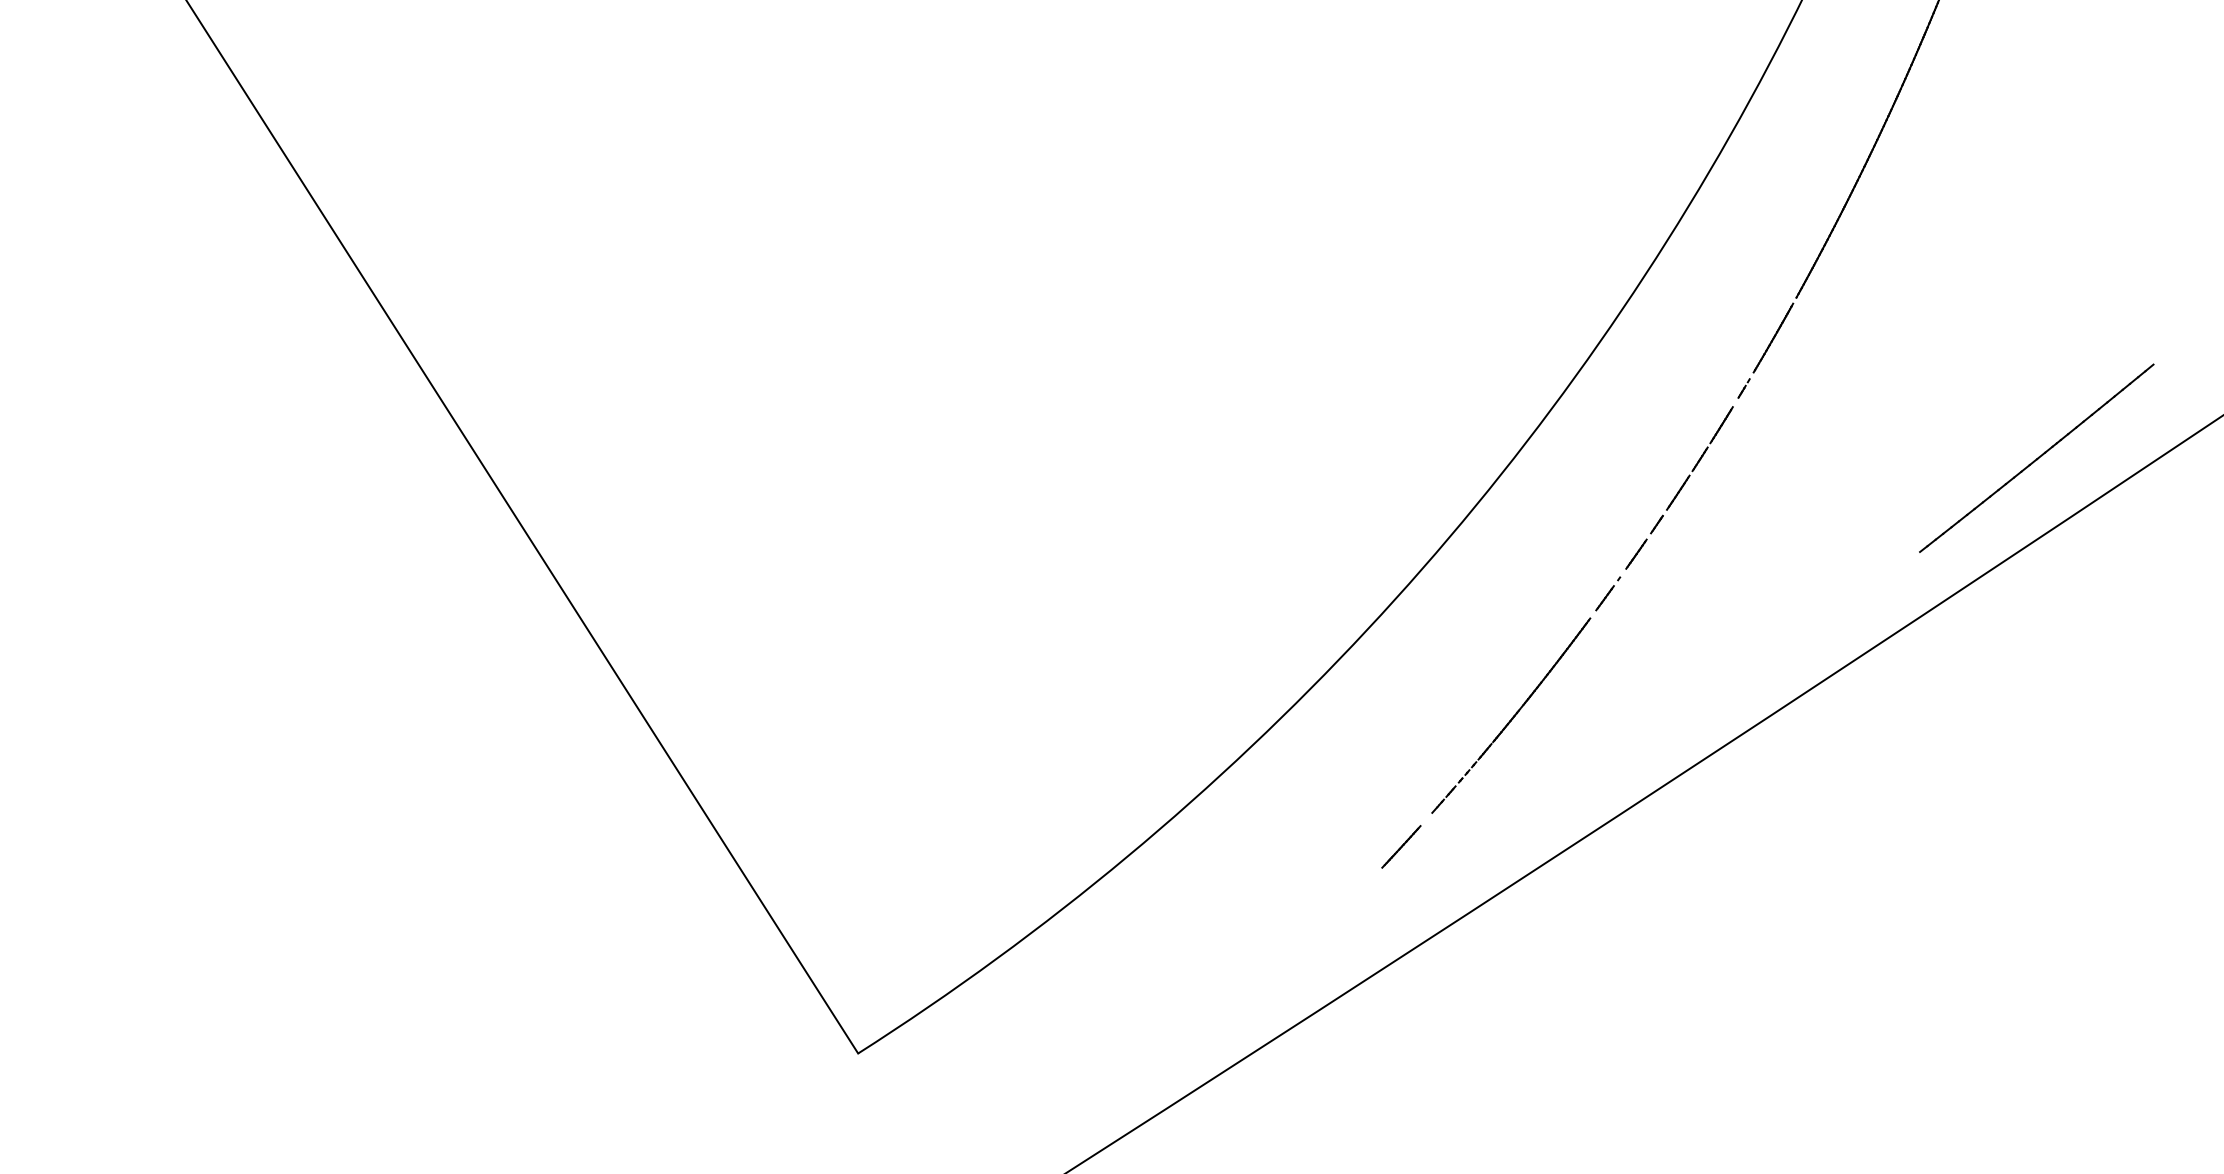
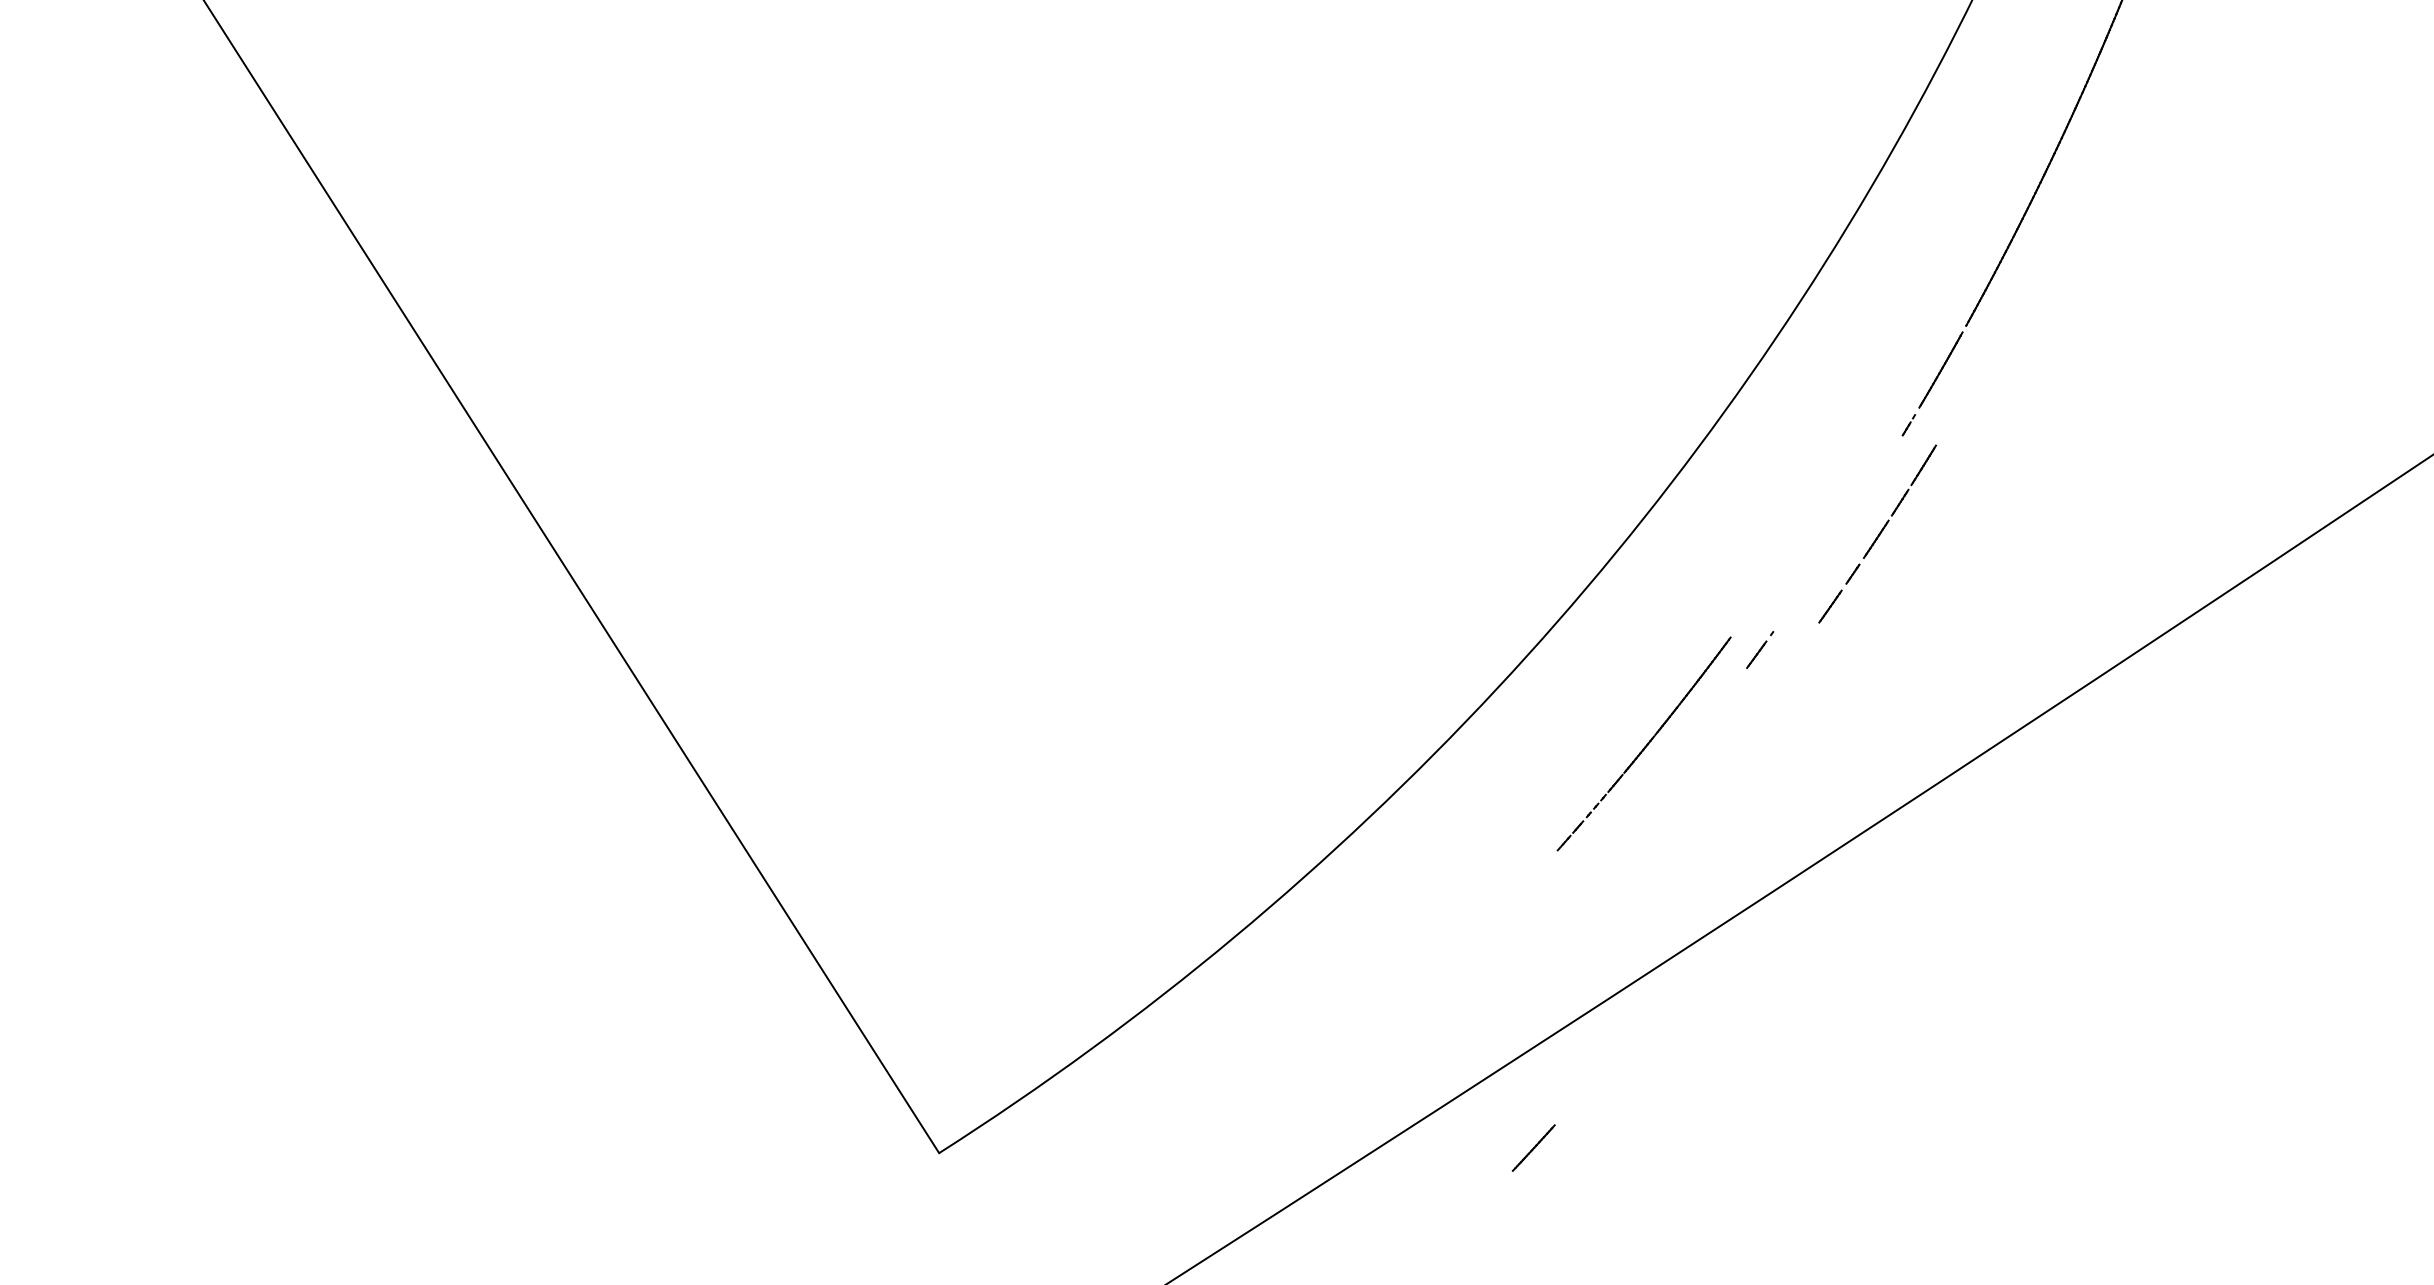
line: (2037, 457) -> (2230, 500), removed
part: (1679, 487) -> (1877, 533), moved
part: (1511, 715) -> (1644, 743), moved
line: (1401, 846) -> (1533, 1147), moved

